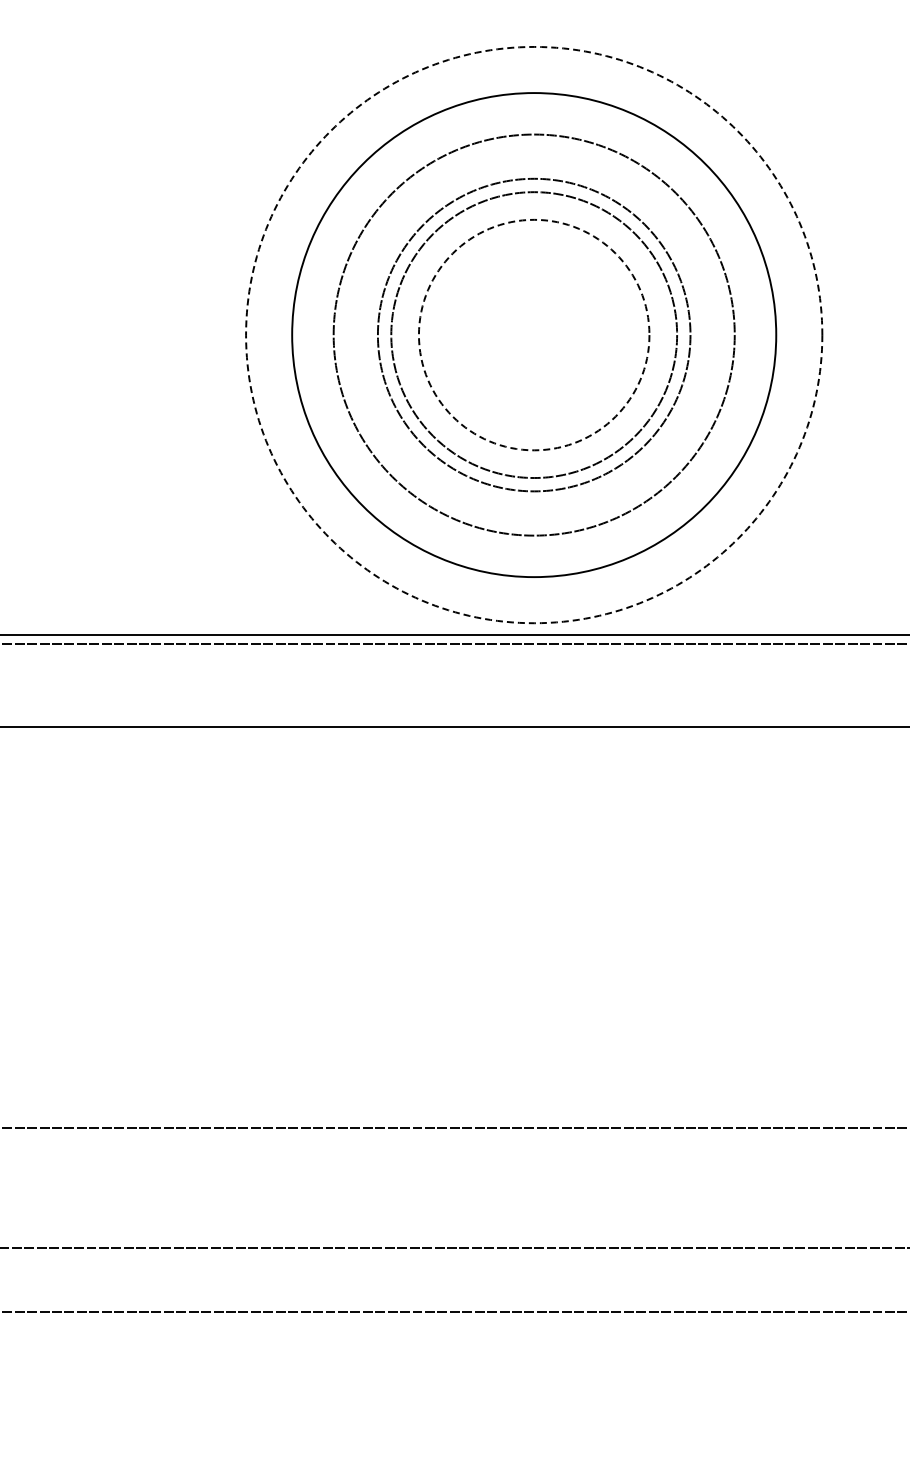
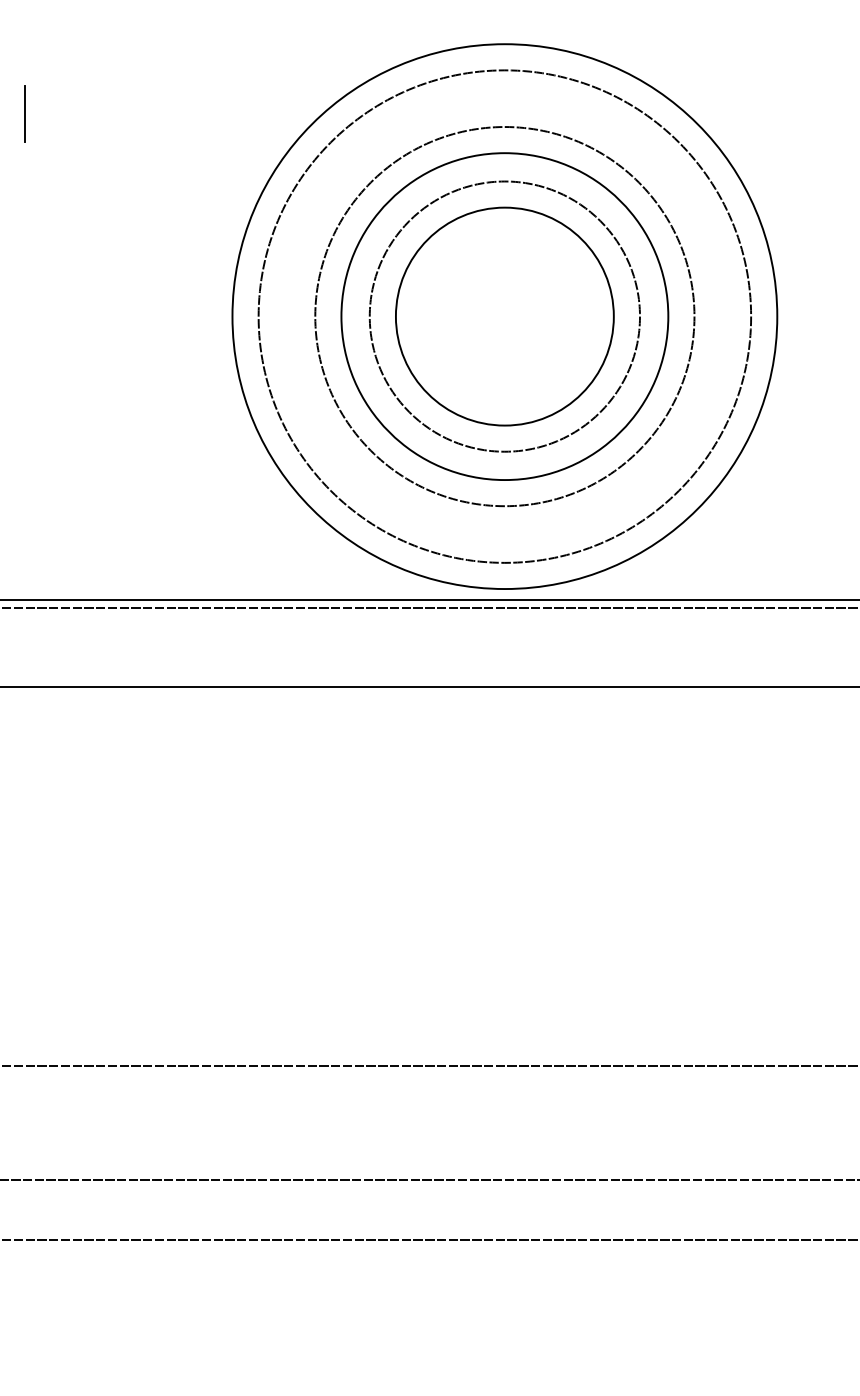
line: (26, 120) -> (24, 113), added
circle: (533, 334) -> (504, 316), dashed -> solid
circle: (533, 334) -> (504, 316), size x1.67
circle: (534, 334) -> (505, 316), dashed -> solid
circle: (534, 334) -> (505, 316), size x0.71

